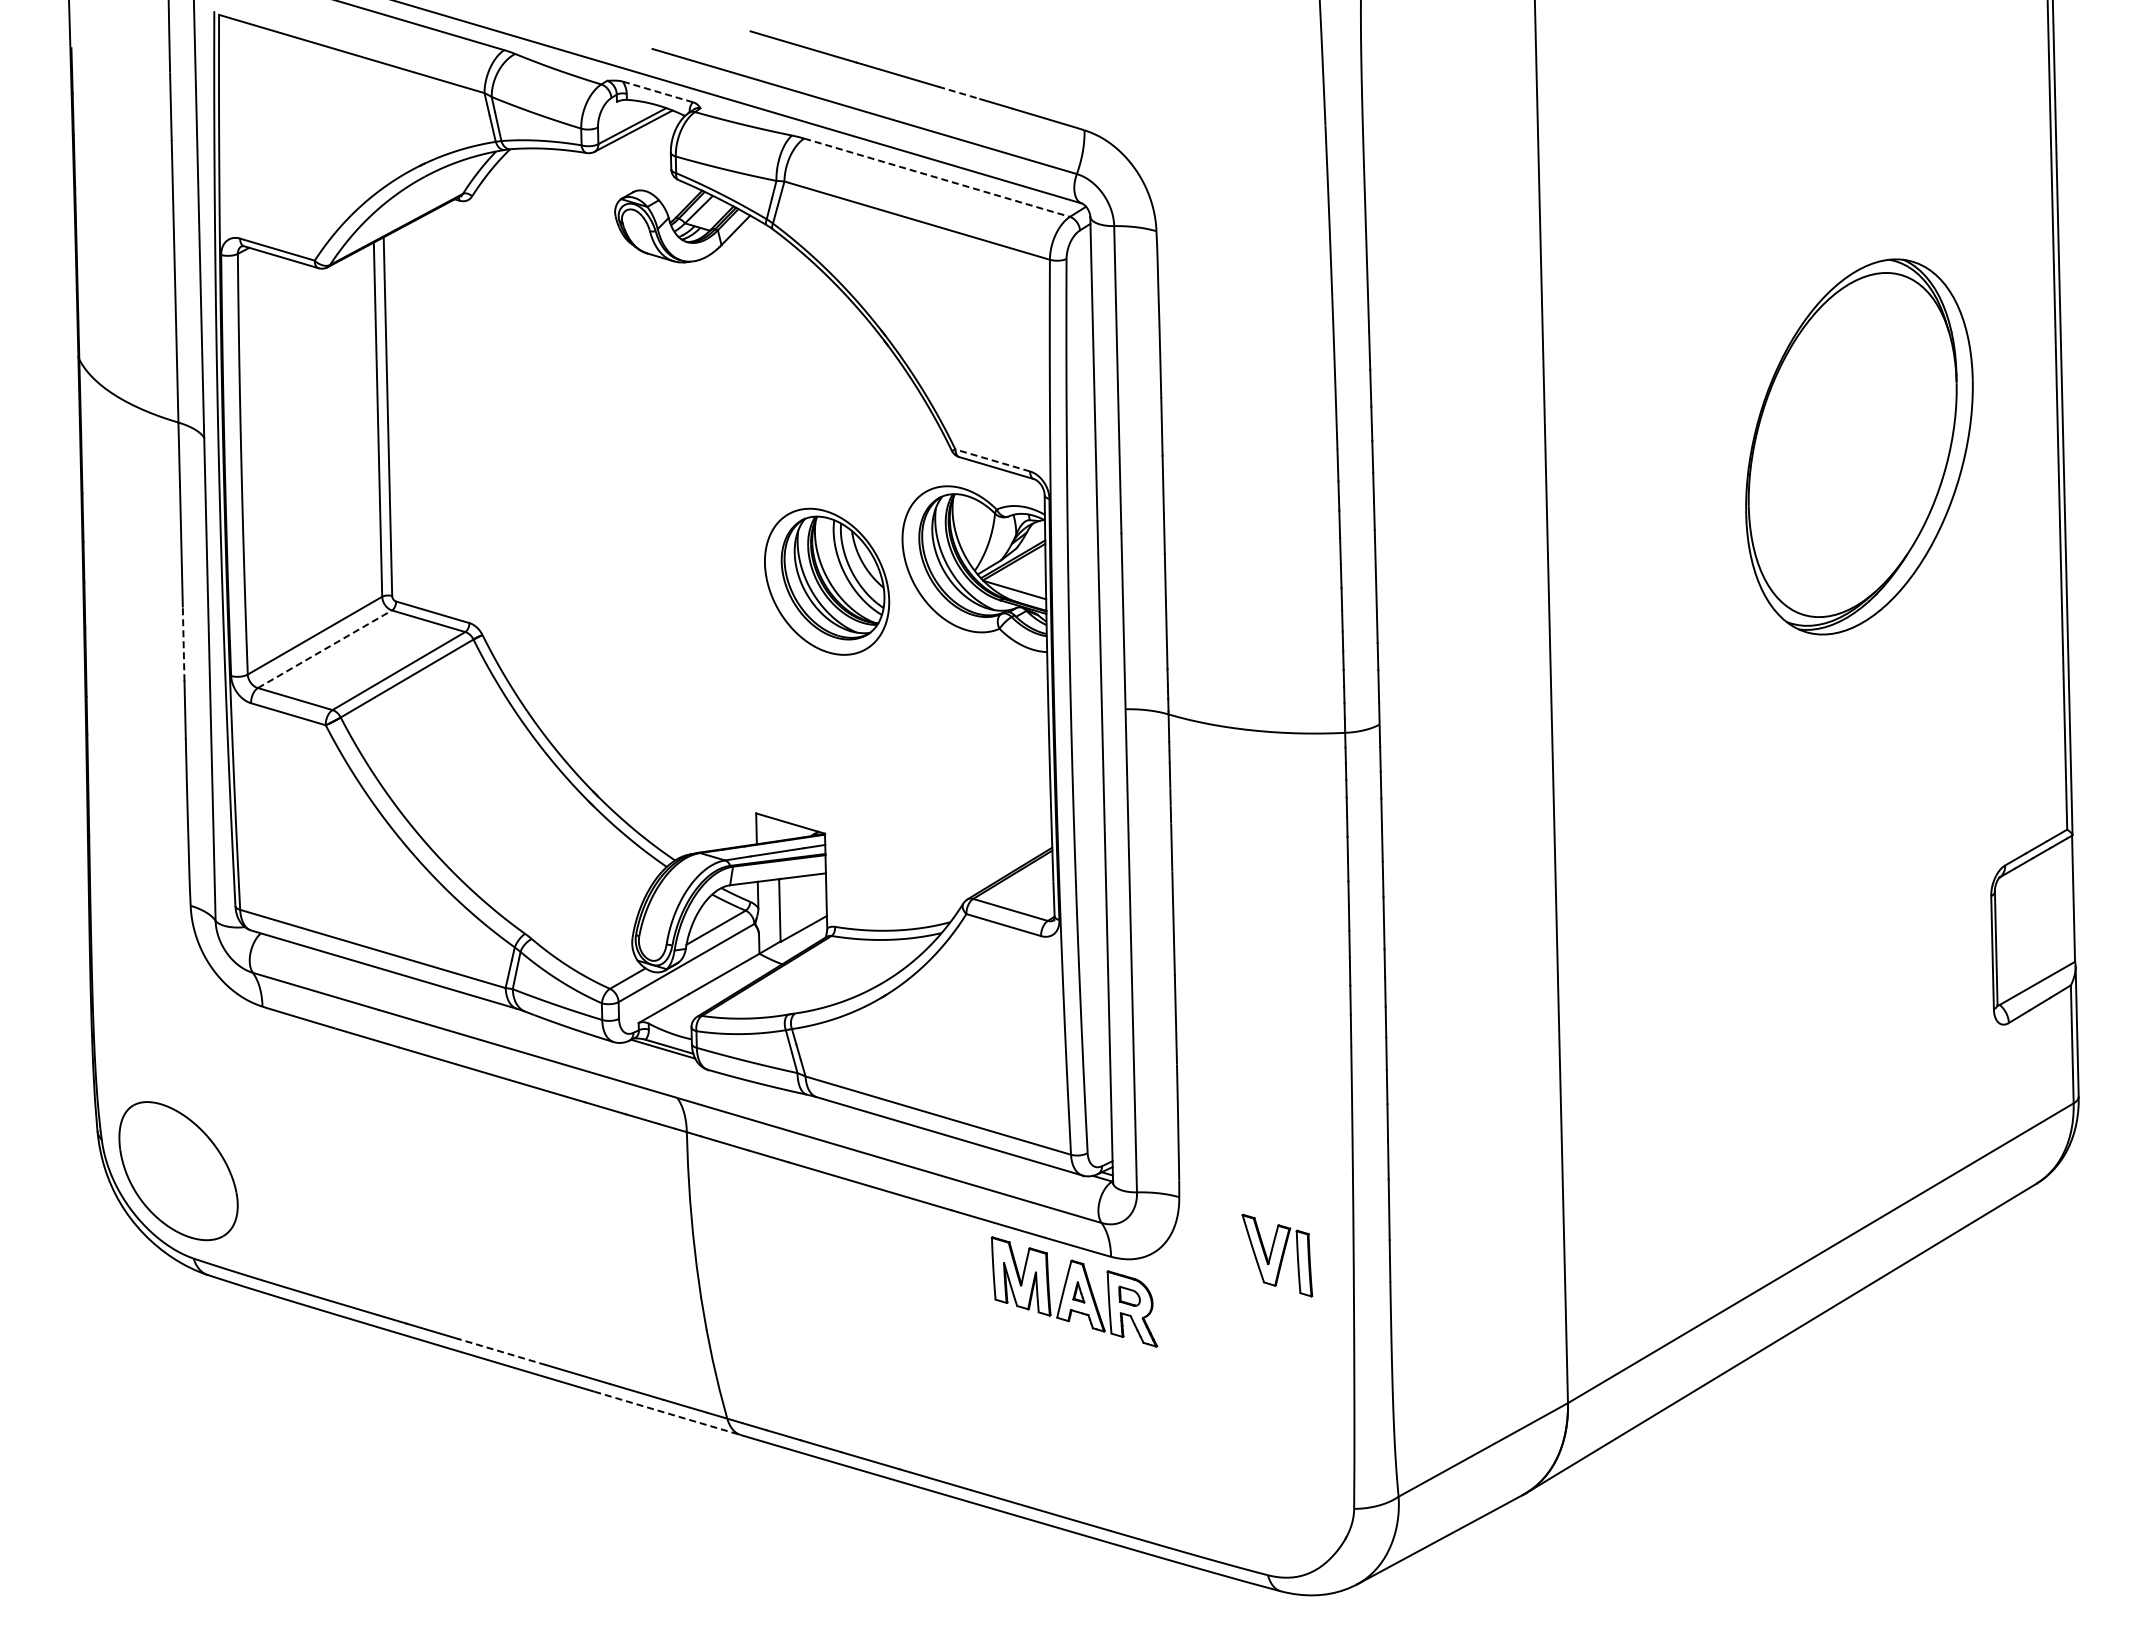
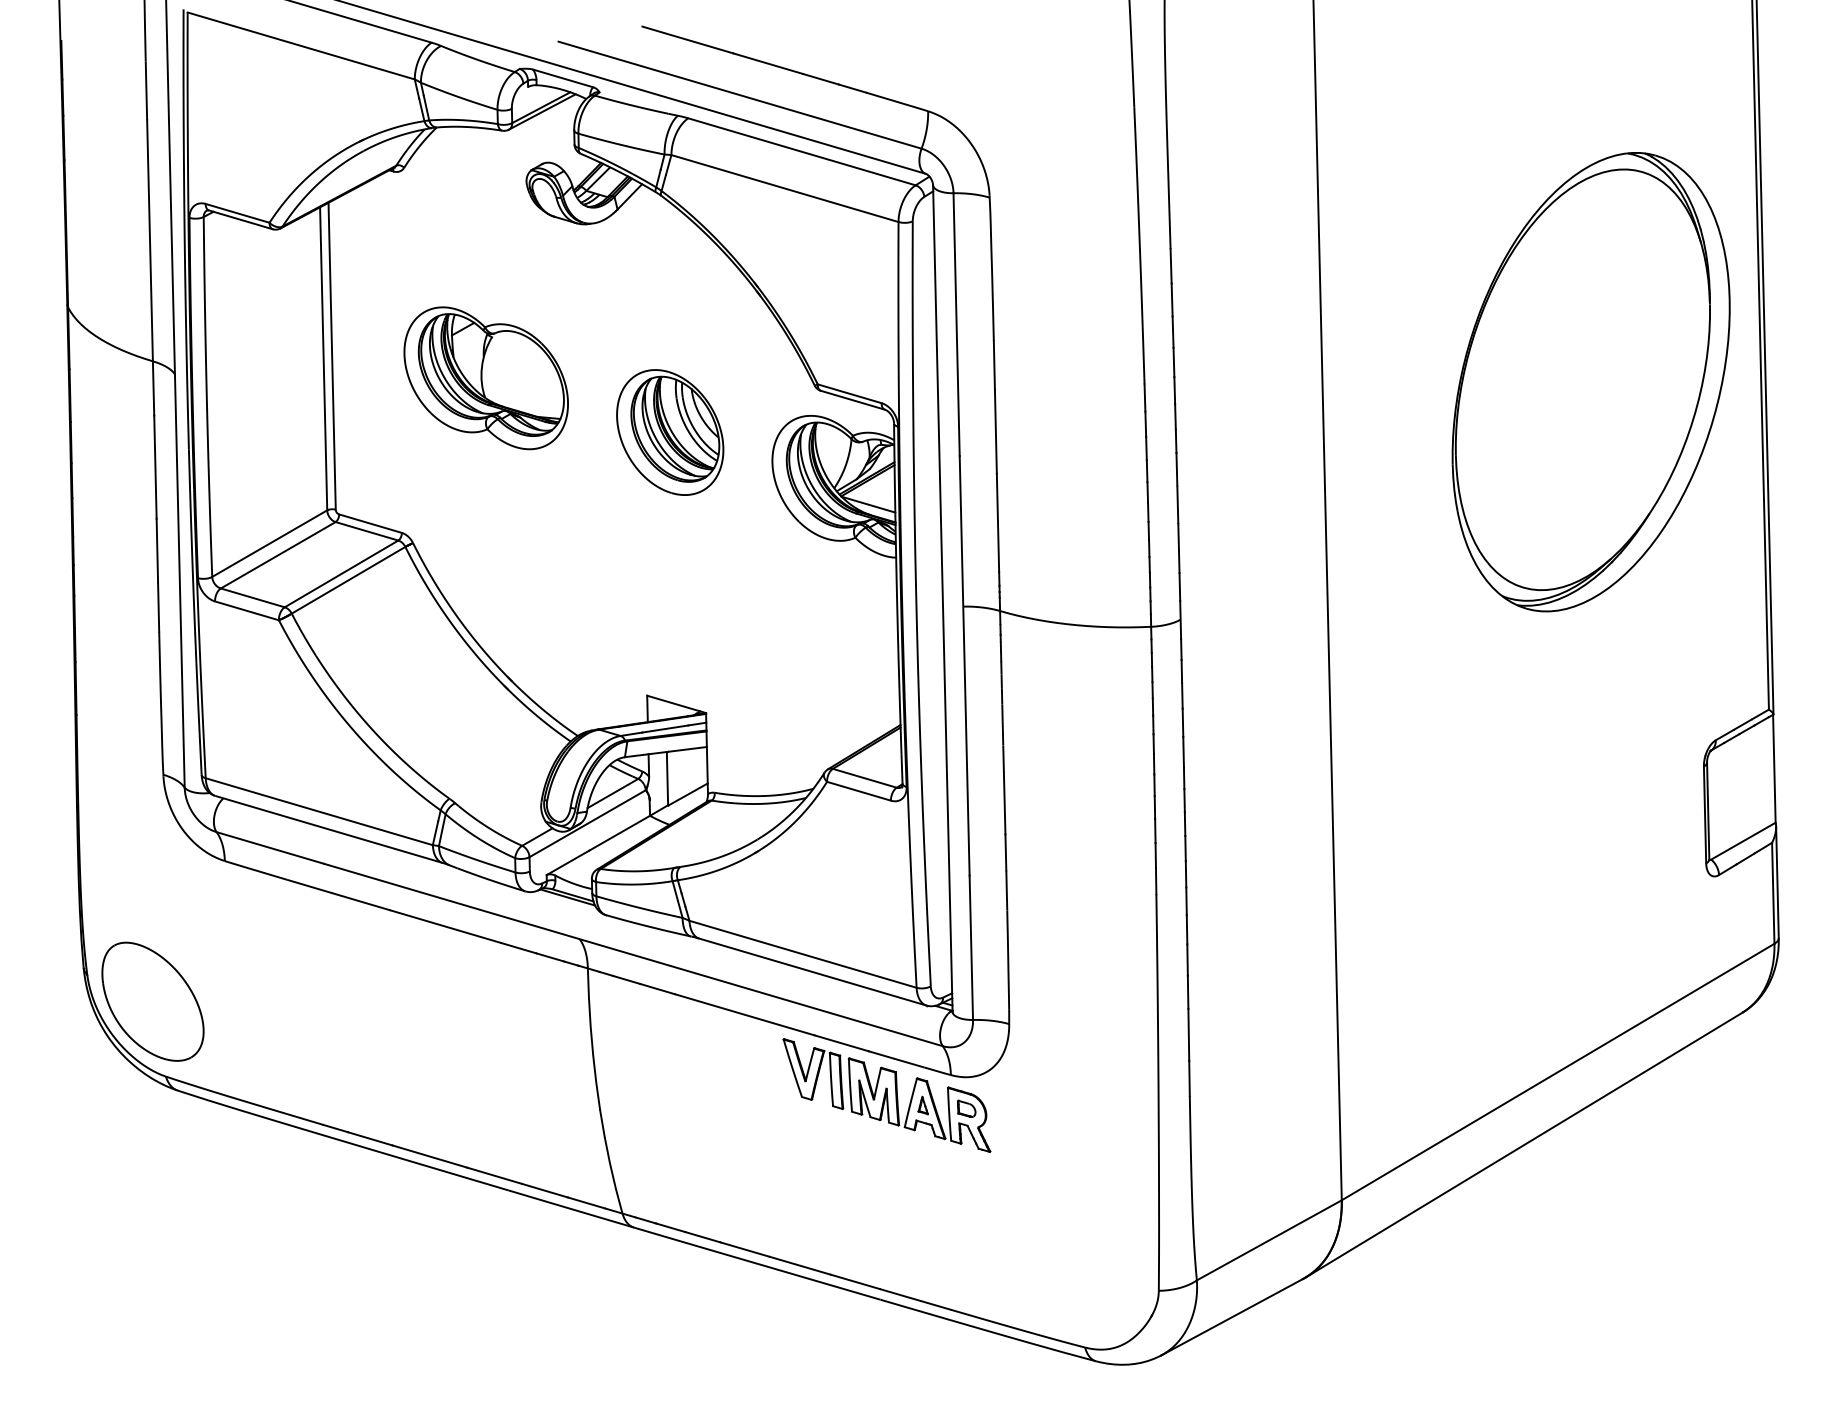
line: (658, 92) -> (563, 78), dashed -> solid
line: (959, 92) -> (821, 78), dashed -> solid
line: (937, 177) -> (802, 151), dashed -> solid
part: (567, 442) -> (485, 378), added
part: (1859, 446) -> (1591, 381), size x1.43
line: (992, 460) -> (849, 393), dashed -> solid
part: (827, 581) -> (670, 432), moved
line: (183, 643) -> (157, 550), dashed -> solid
line: (325, 649) -> (278, 555), dashed -> solid
part: (1277, 1255) -> (813, 1073), moved
line: (502, 1352) -> (430, 1156), dashed -> solid
line: (667, 1413) -> (571, 1209), dashed -> solid

